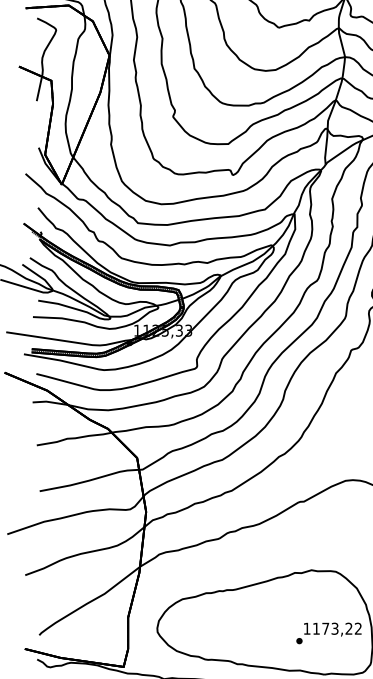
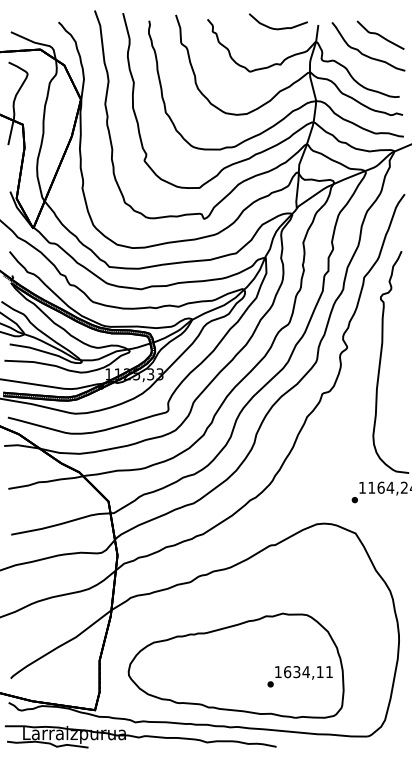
text: (337, 629) -> (308, 672), 1173,22 -> 1634,11

